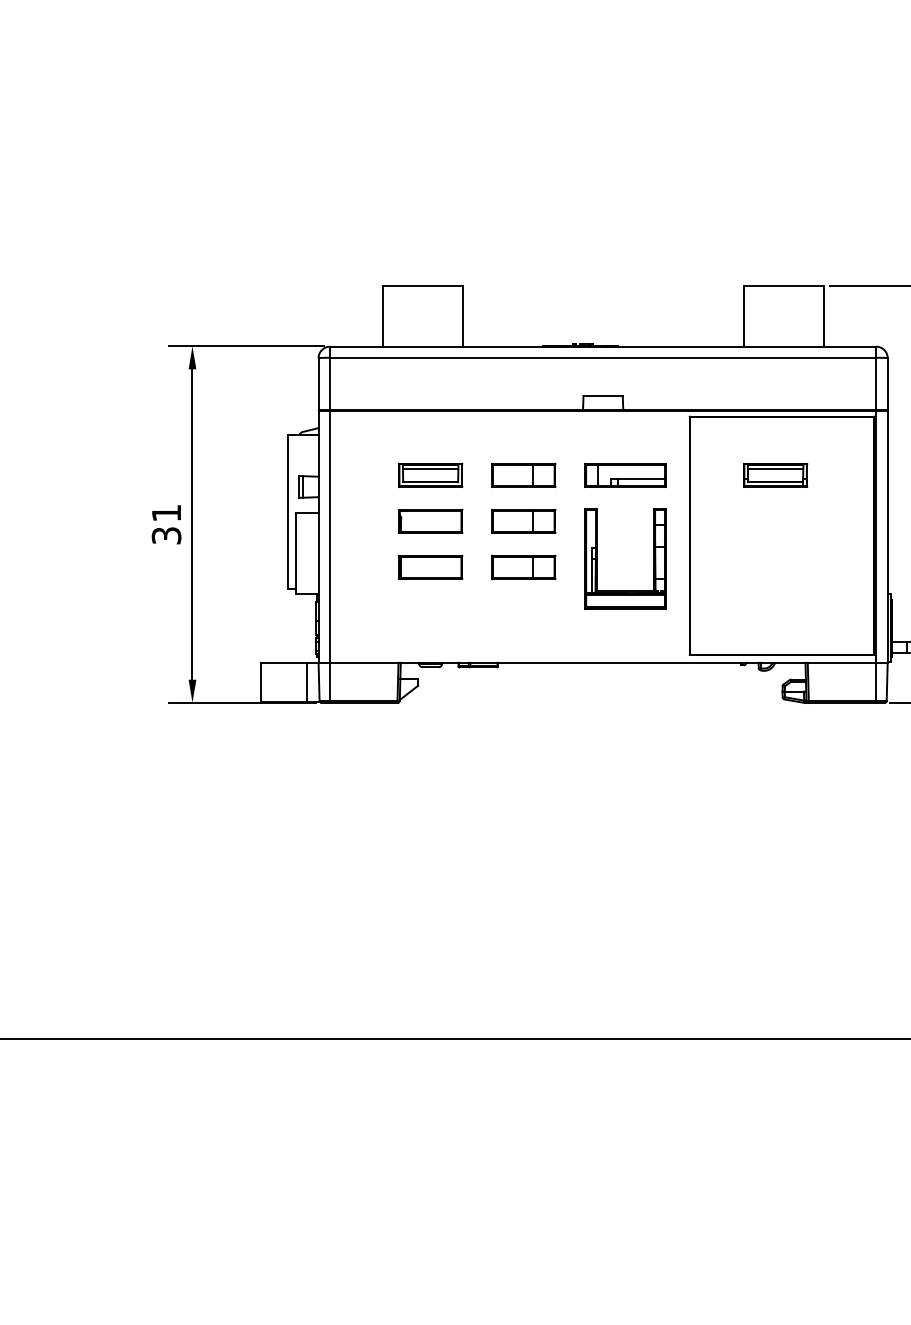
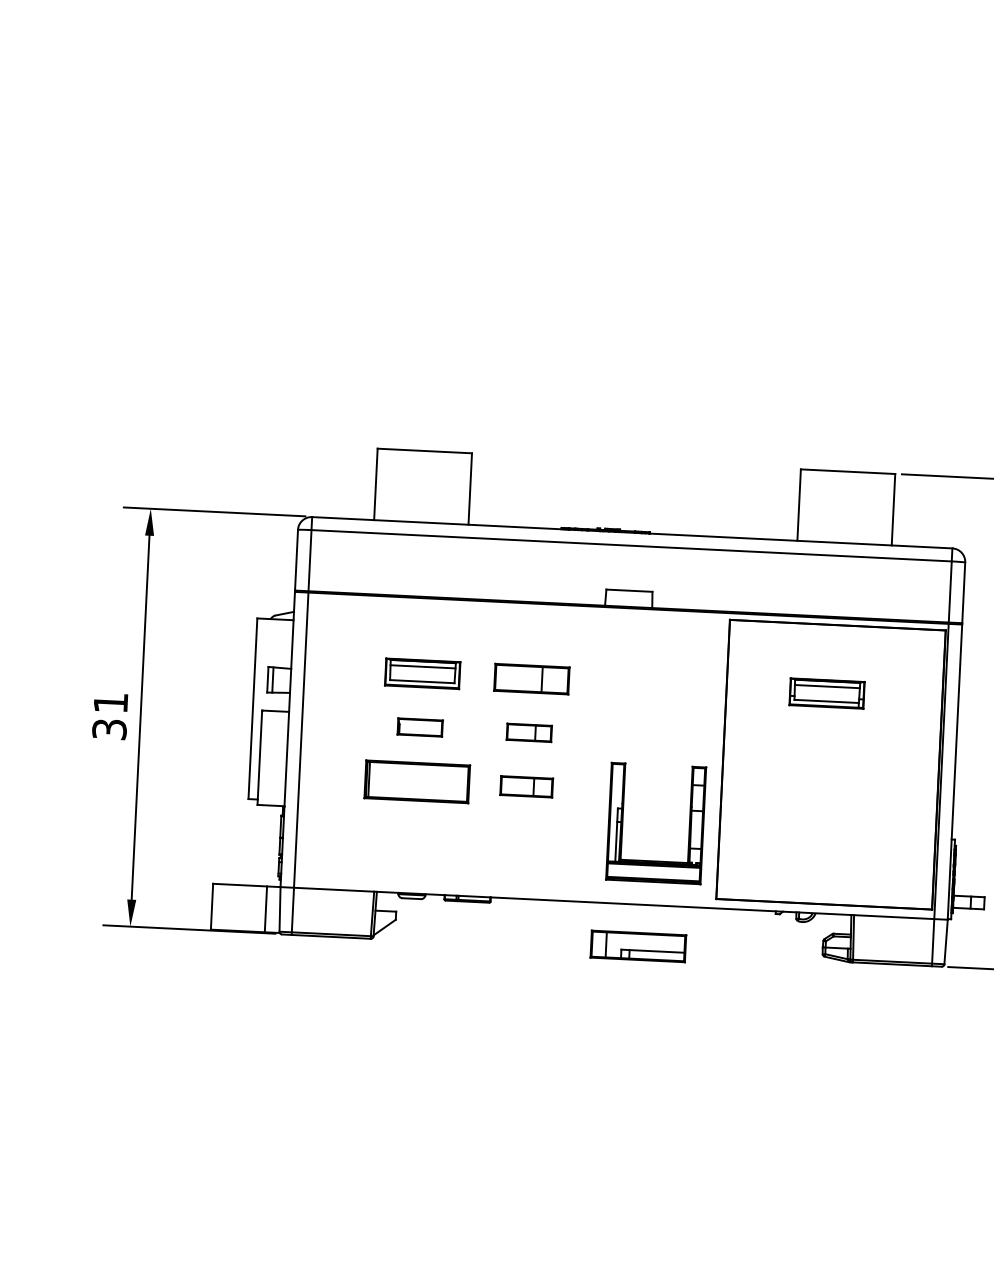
part: (625, 474) -> (638, 945), moved
part: (430, 520) -> (419, 726), size x0.6
part: (523, 520) -> (528, 731), size x0.6
part: (597, 558) -> (623, 821), moved
part: (430, 566) -> (417, 780), size x1.4
part: (523, 566) -> (526, 785), size x0.7

